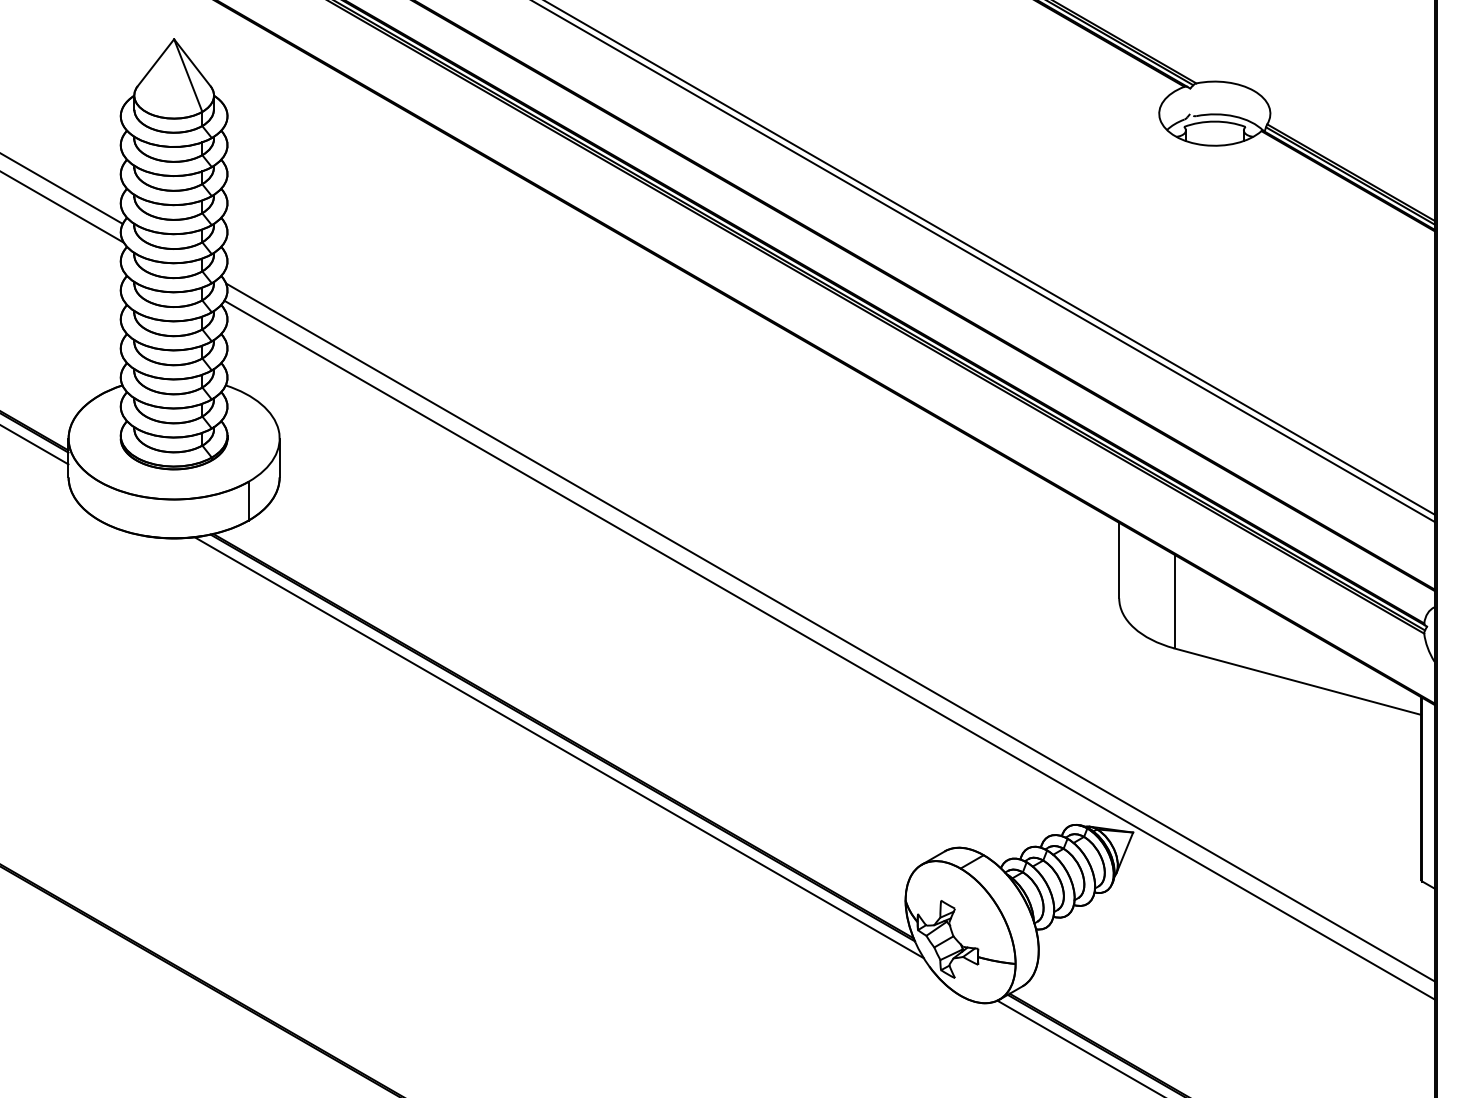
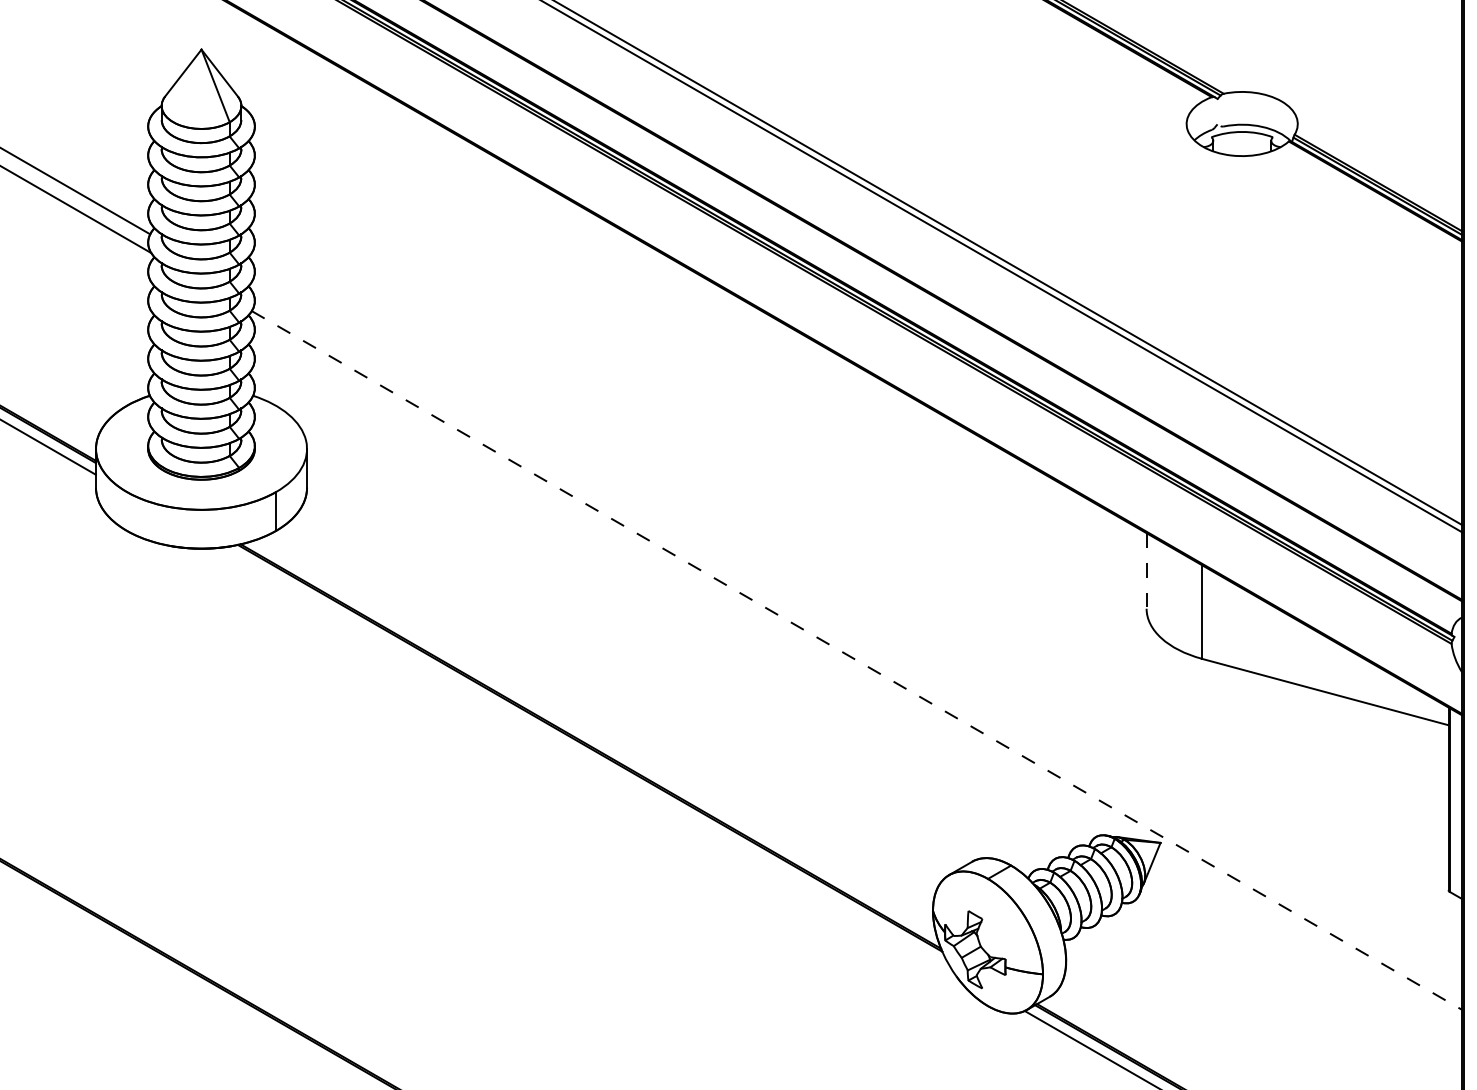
line: (1119, 560) -> (1146, 570), solid -> dashed
line: (830, 632) -> (857, 642), removed
line: (829, 650) -> (856, 660), solid -> dashed
line: (558, 747) -> (585, 757), removed

